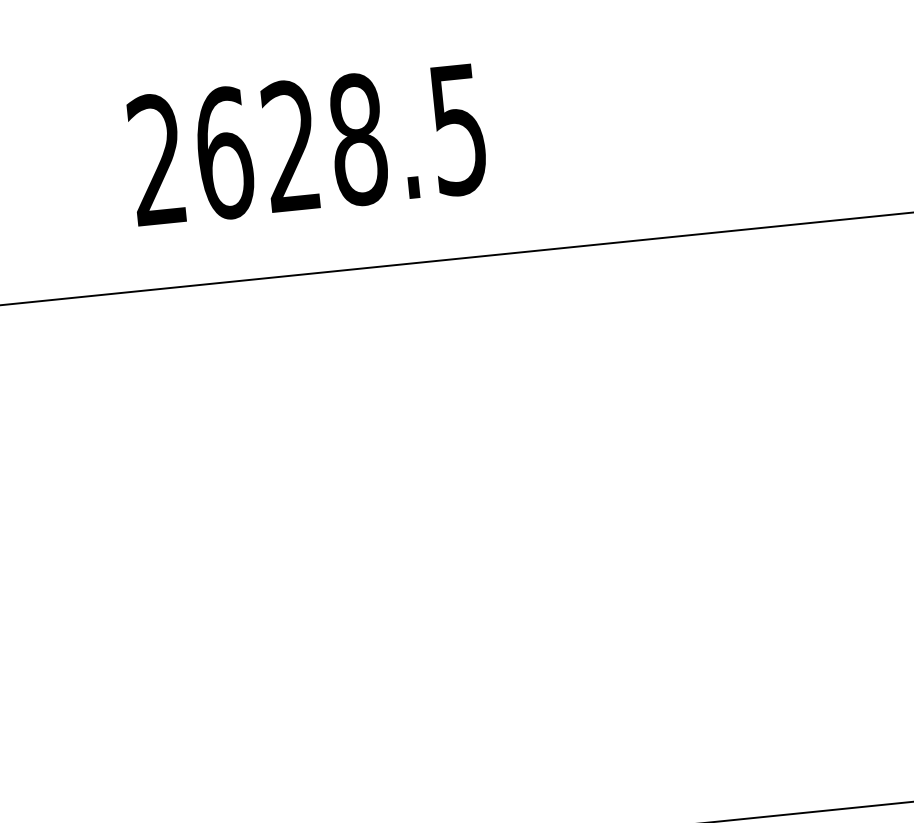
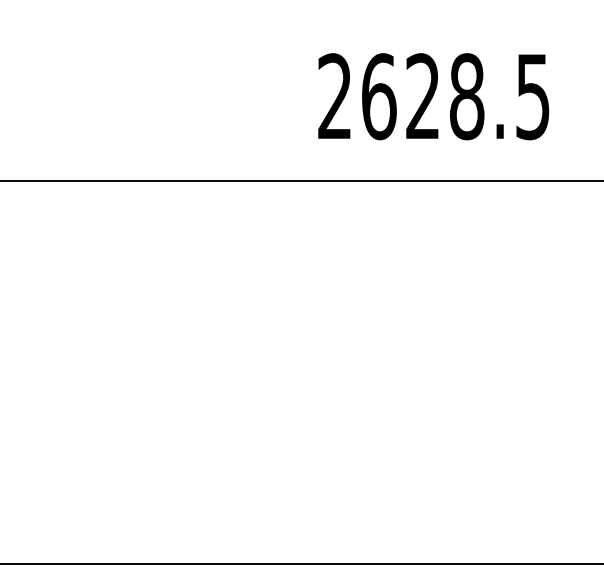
text: (307, 144) -> (433, 96), moved

